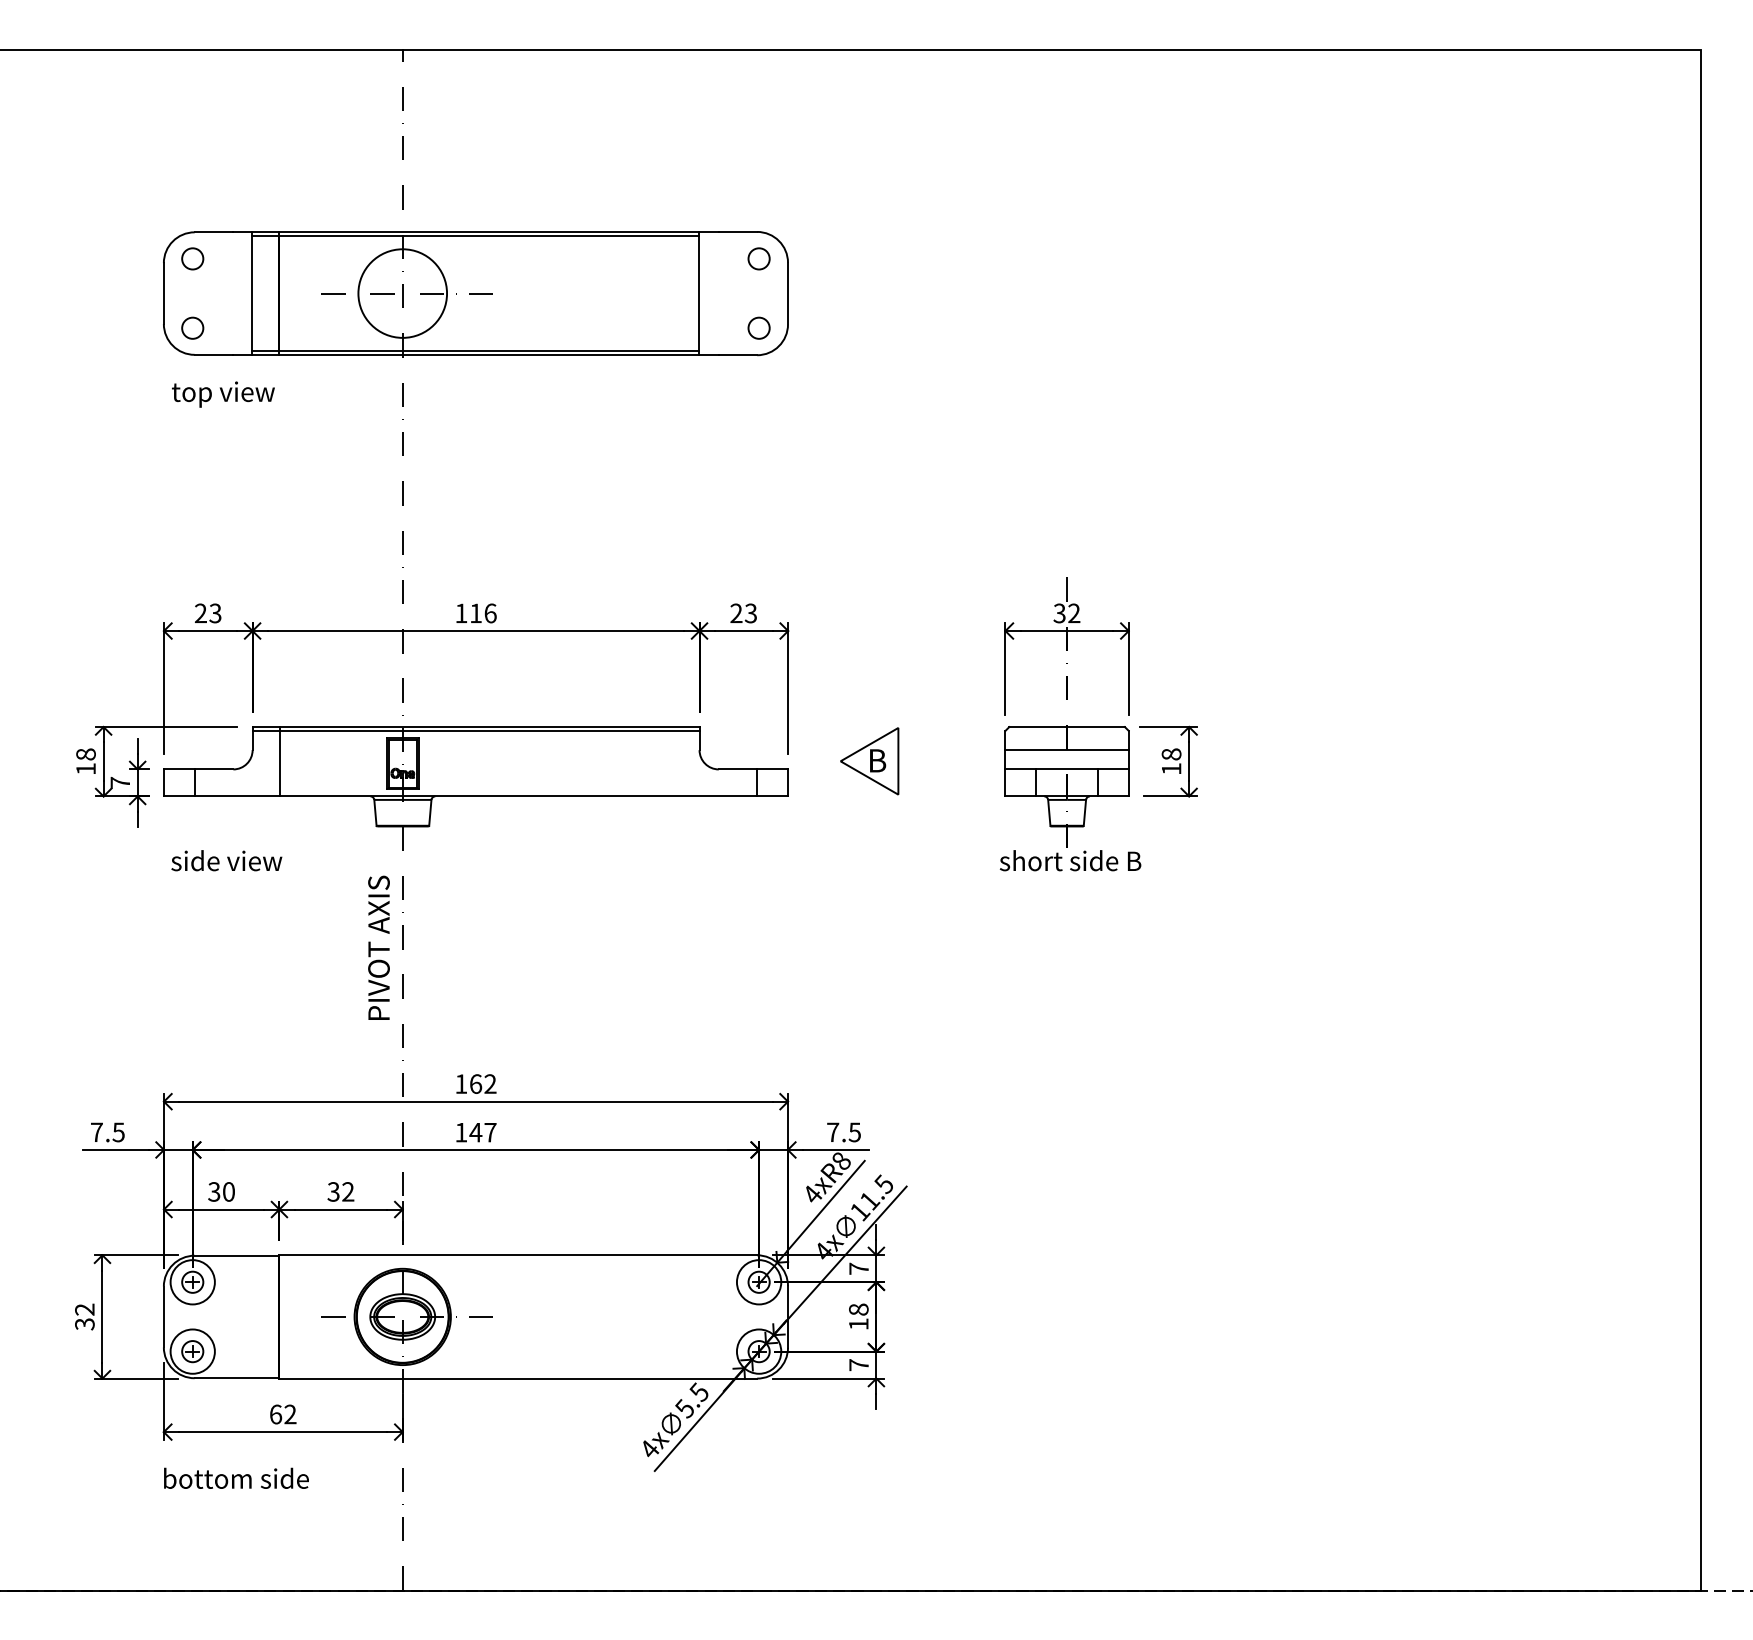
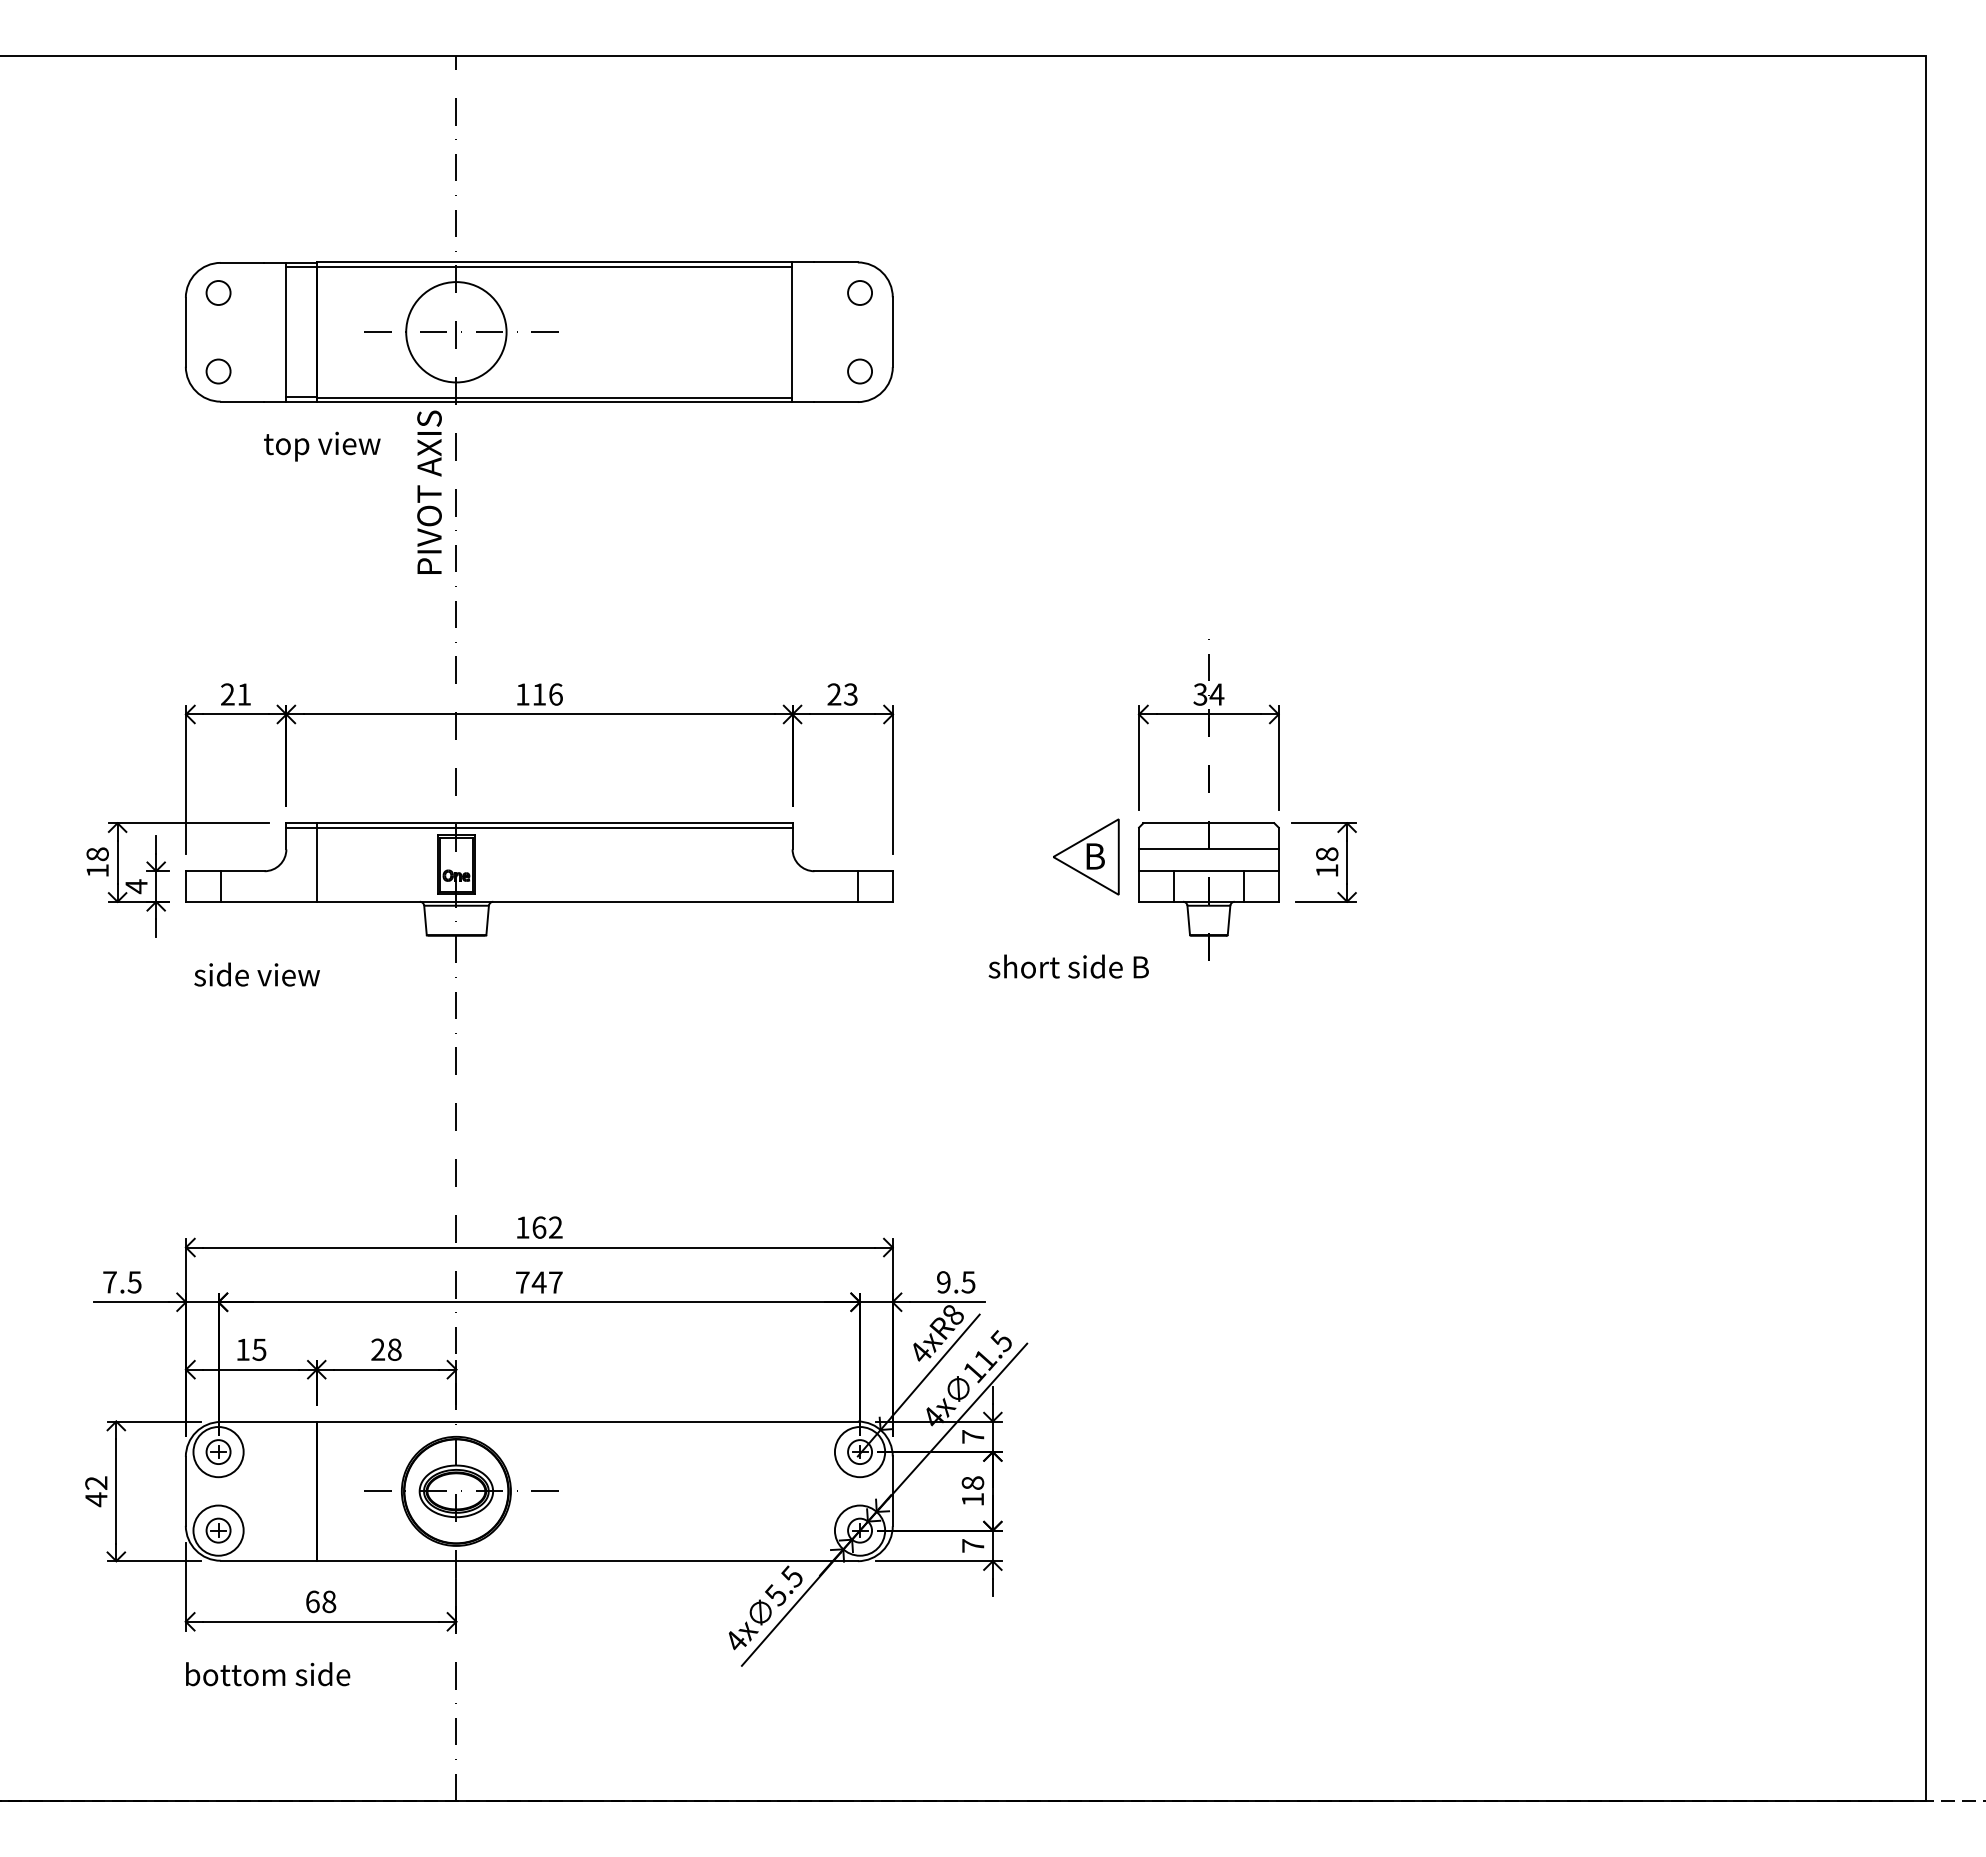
text: (223, 394) -> (322, 446), moved
text: (214, 613) -> (243, 694), 23 -> 21
text: (1073, 613) -> (1216, 694), 32 -> 34
part: (869, 760) -> (1086, 856), moved
text: (120, 782) -> (136, 886), 7 -> 4
text: (1070, 860) -> (1068, 966), moved
text: (378, 947) -> (429, 491), moved
text: (461, 1132) -> (522, 1282), 147 -> 747
text: (832, 1132) -> (943, 1282), 7.5 -> 9.5
text: (221, 1191) -> (251, 1349), 30 -> 15
text: (341, 1191) -> (386, 1349), 32 -> 28
text: (84, 1324) -> (96, 1499), 32 -> 42
text: (290, 1414) -> (329, 1601), 62 -> 68

